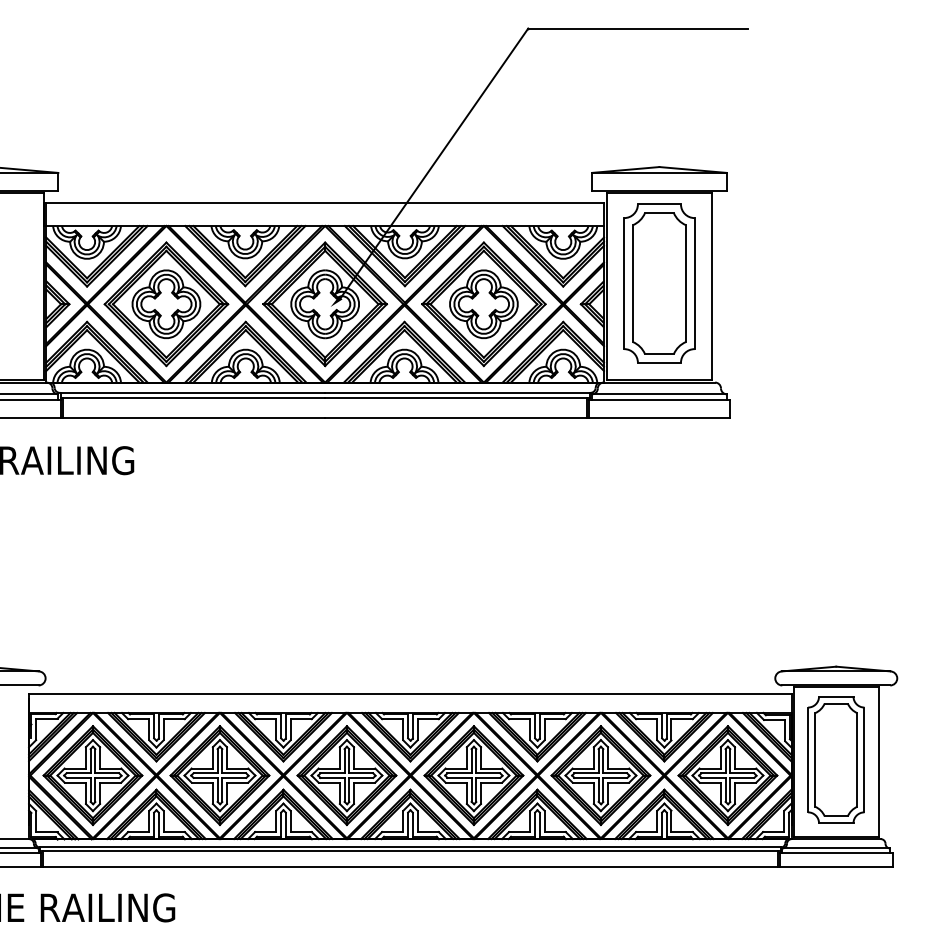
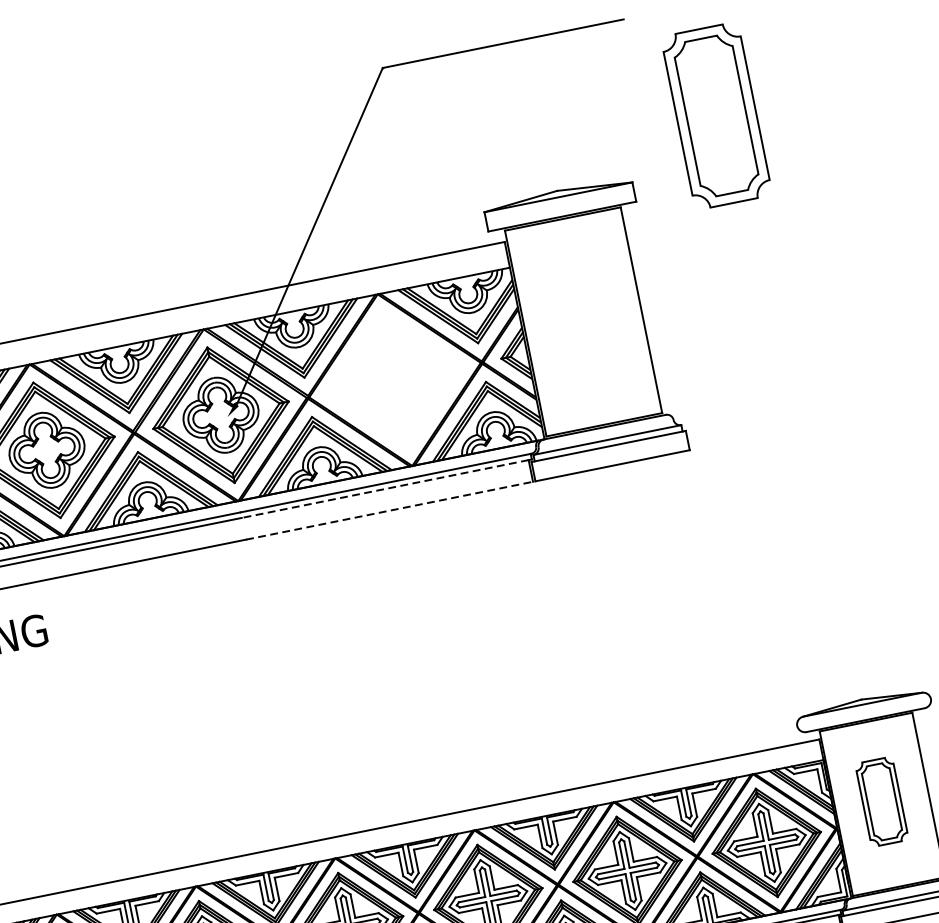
part: (659, 283) -> (716, 115), moved
part: (483, 304) -> (394, 380), removed
line: (456, 397) -> (385, 488), solid -> dashed
line: (456, 417) -> (390, 510), solid -> dashed
part: (835, 759) -> (881, 801), size x0.6

